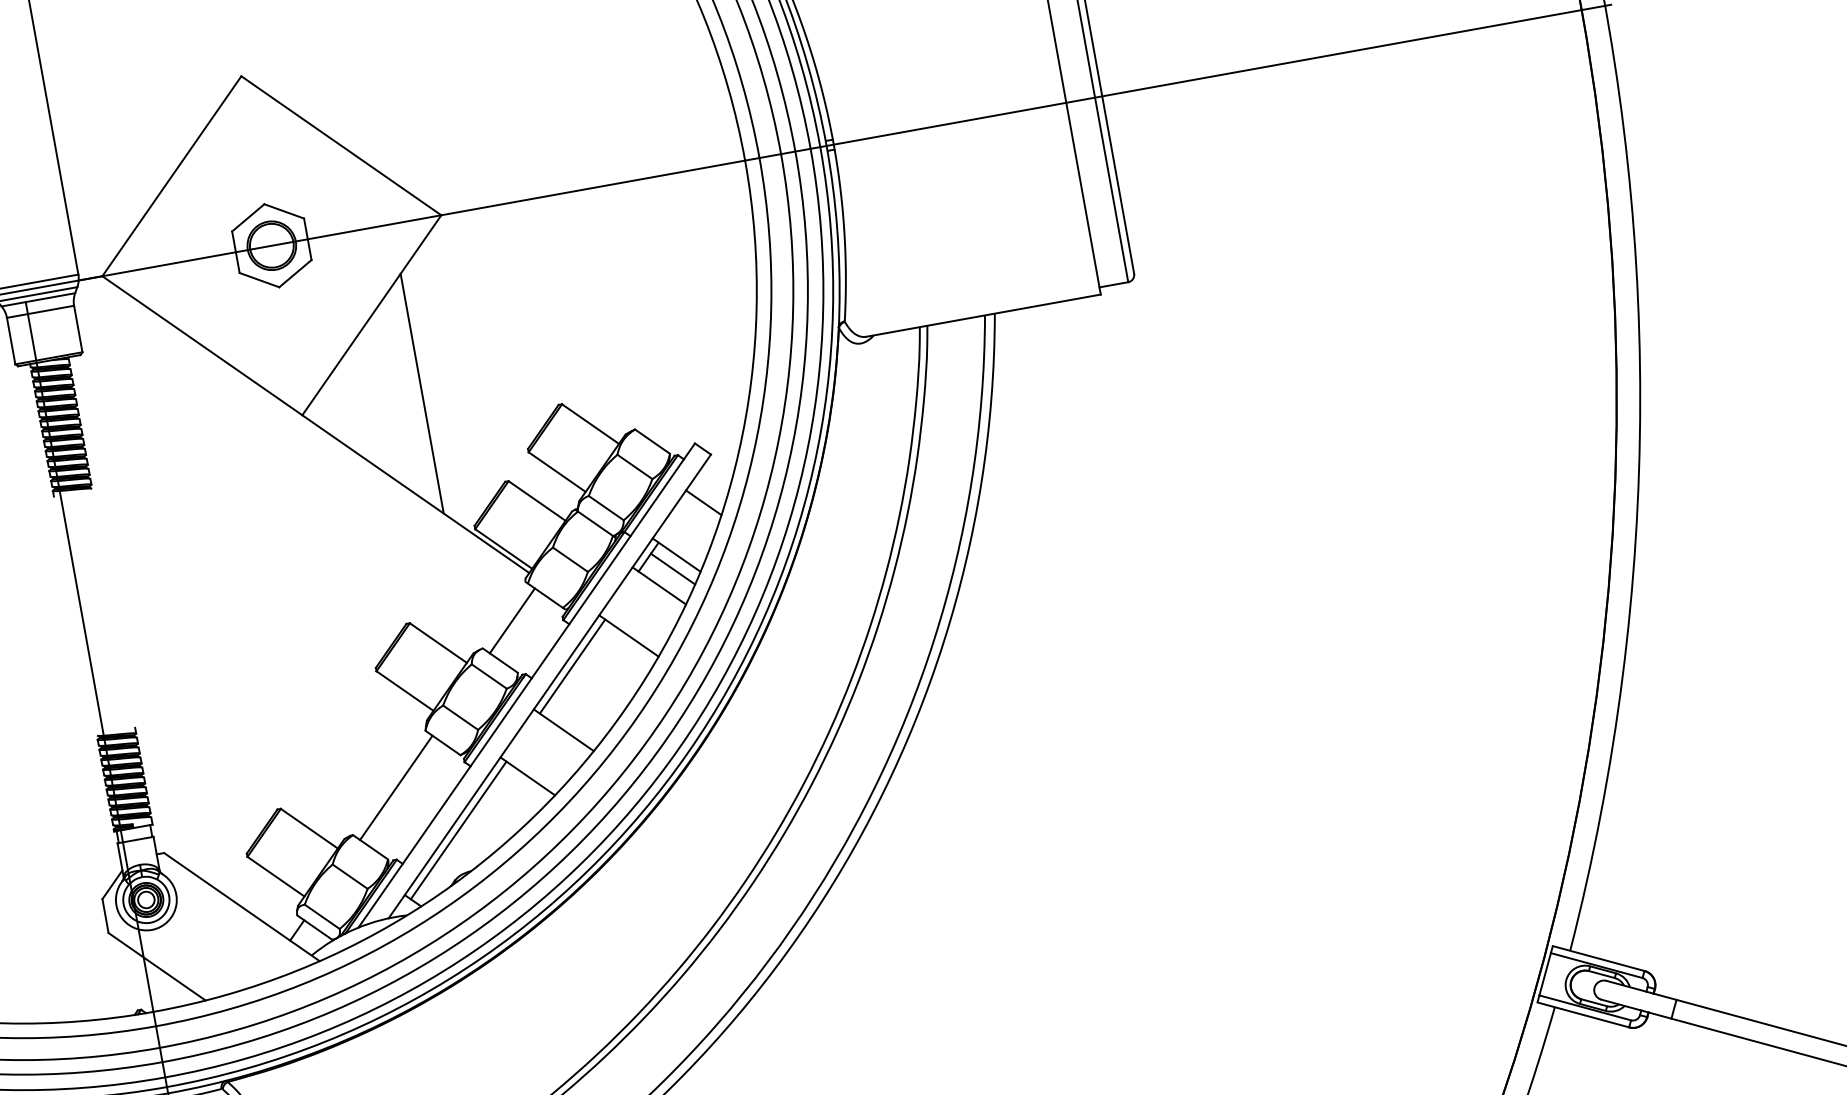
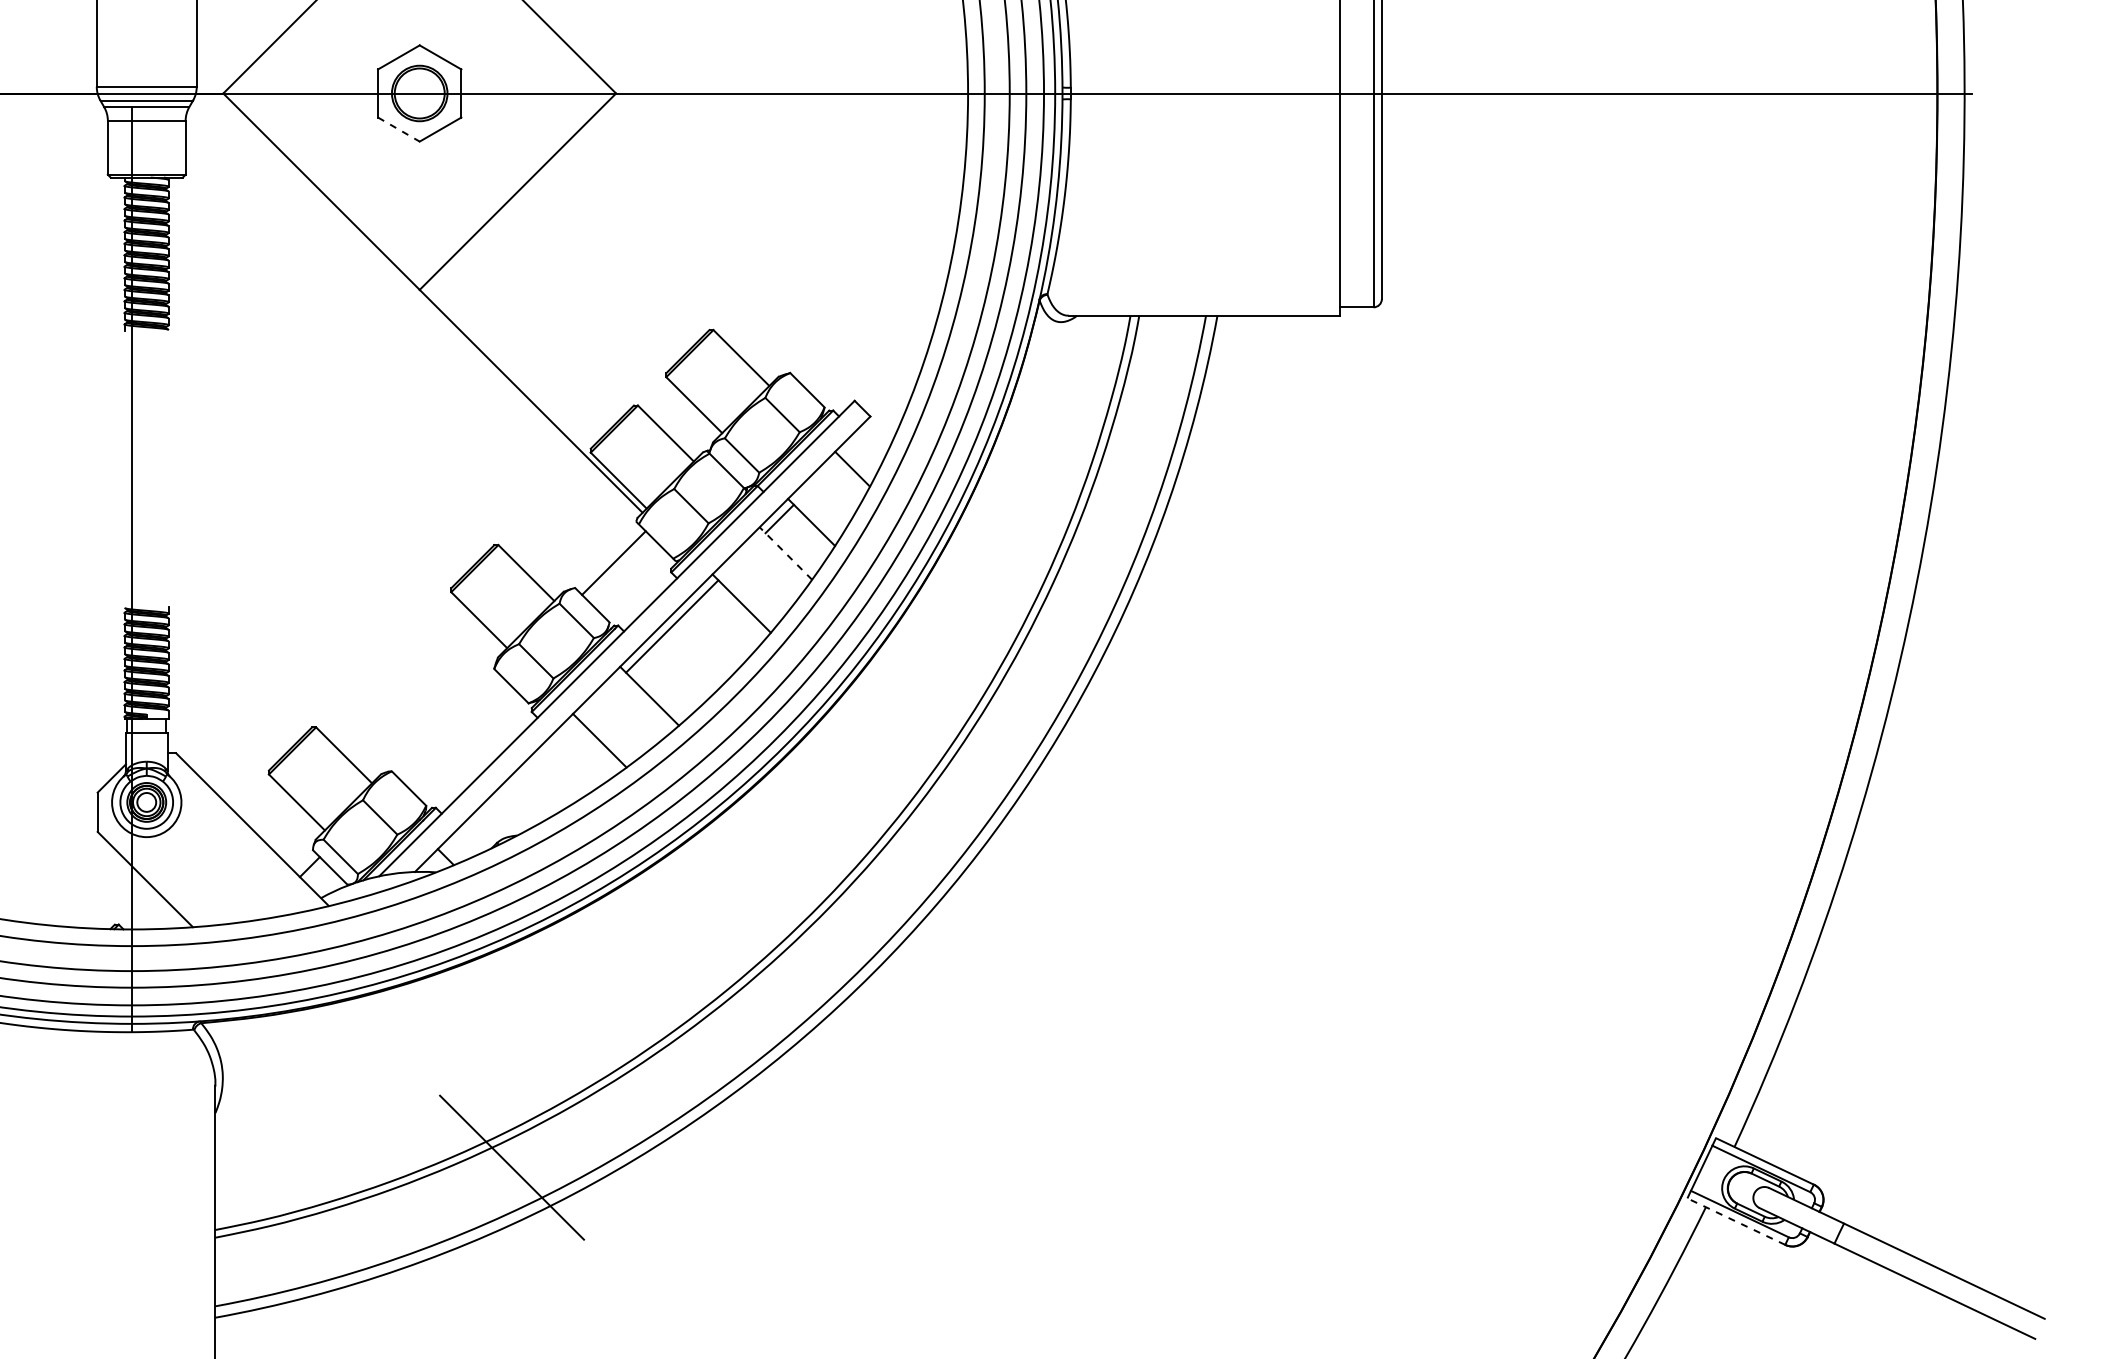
line: (259, 279) -> (399, 129), solid -> dashed
line: (422, 393) -> (558, 289), removed
line: (672, 569) -> (804, 537), removed
line: (658, 585) -> (785, 553), solid -> dashed
line: (395, 787) -> (449, 726), removed
line: (457, 830) -> (510, 787), removed
line: (1582, 1014) -> (1735, 1221), solid -> dashed

